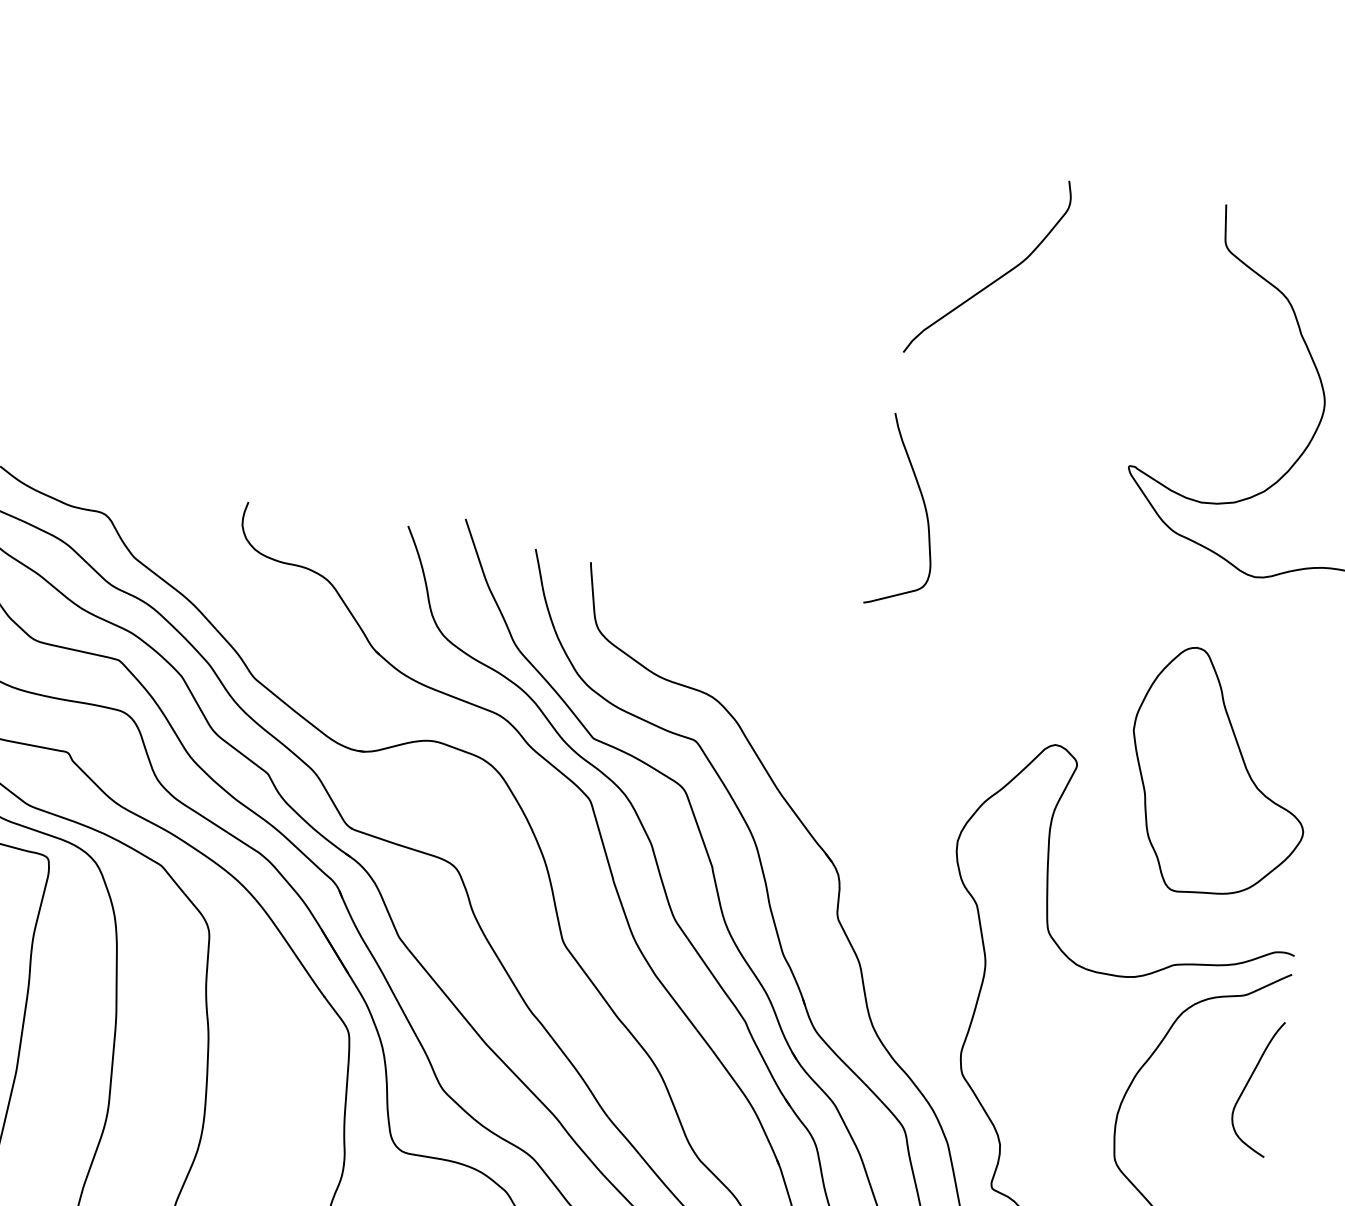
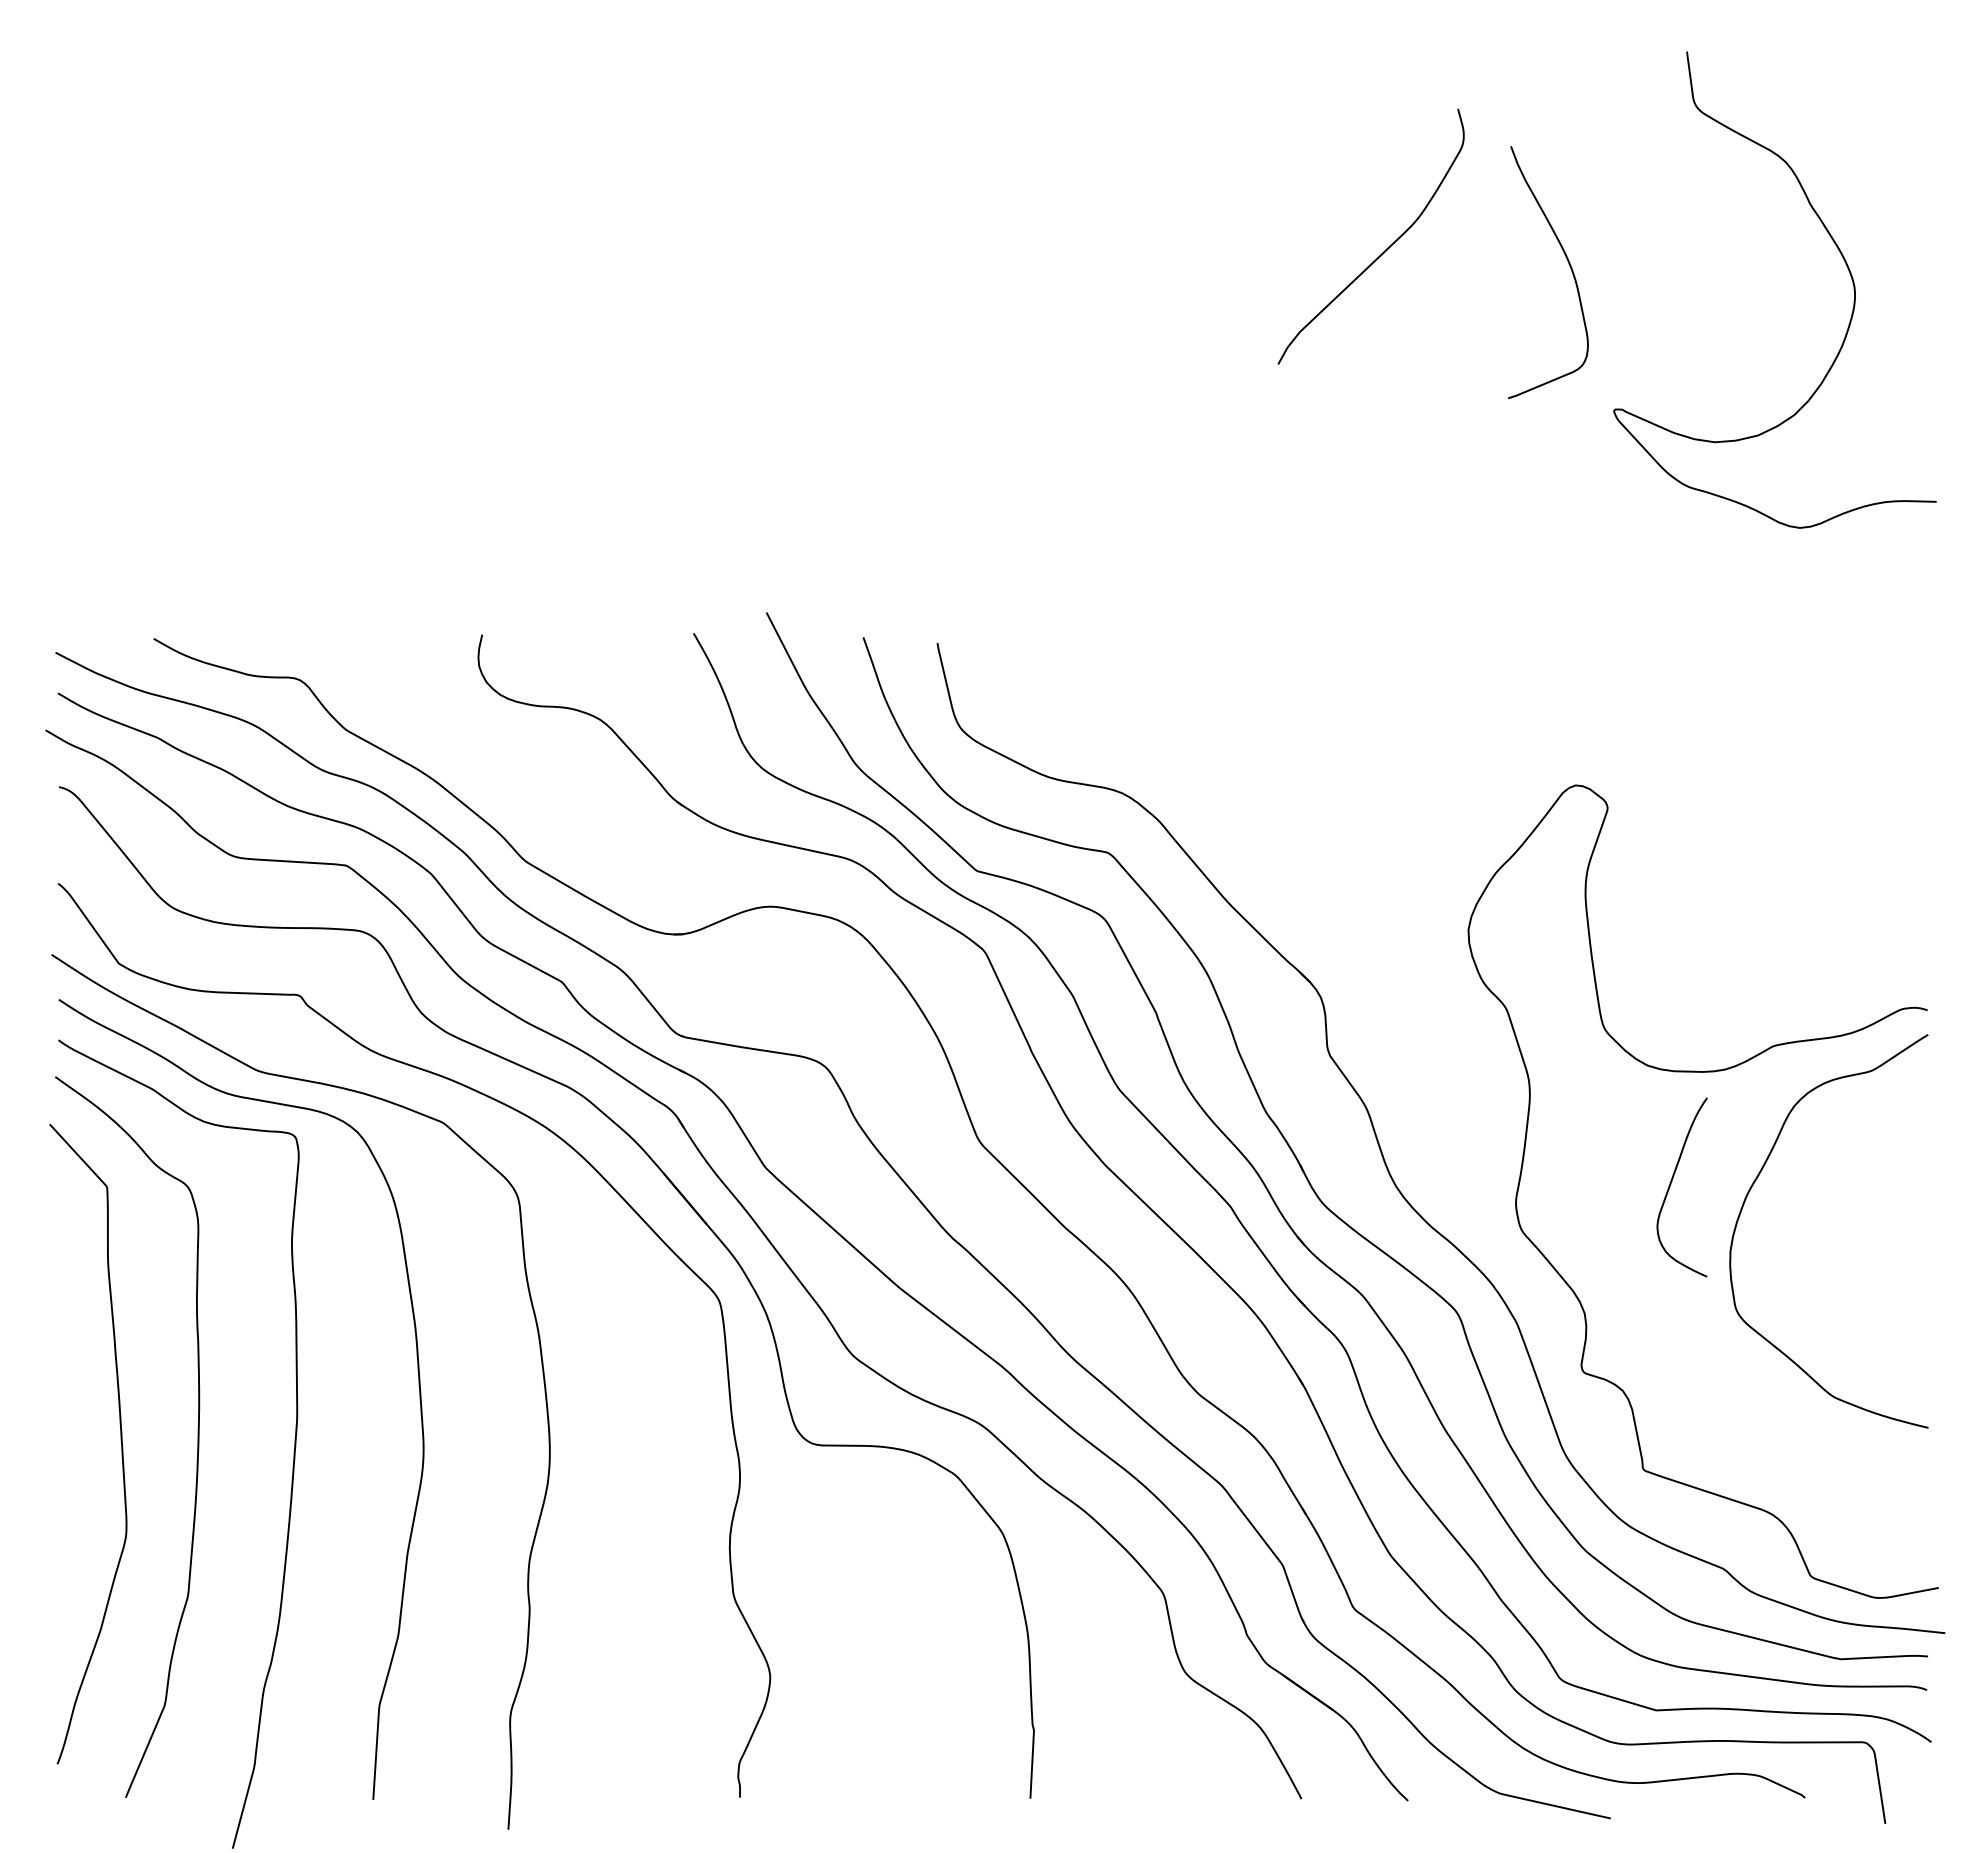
curve: (997, 279) -> (1384, 250), moved
curve: (924, 508) -> (1568, 264), moved
part: (1219, 774) -> (1793, 790), removed
curve: (1248, 1083) -> (1671, 1184), moved

